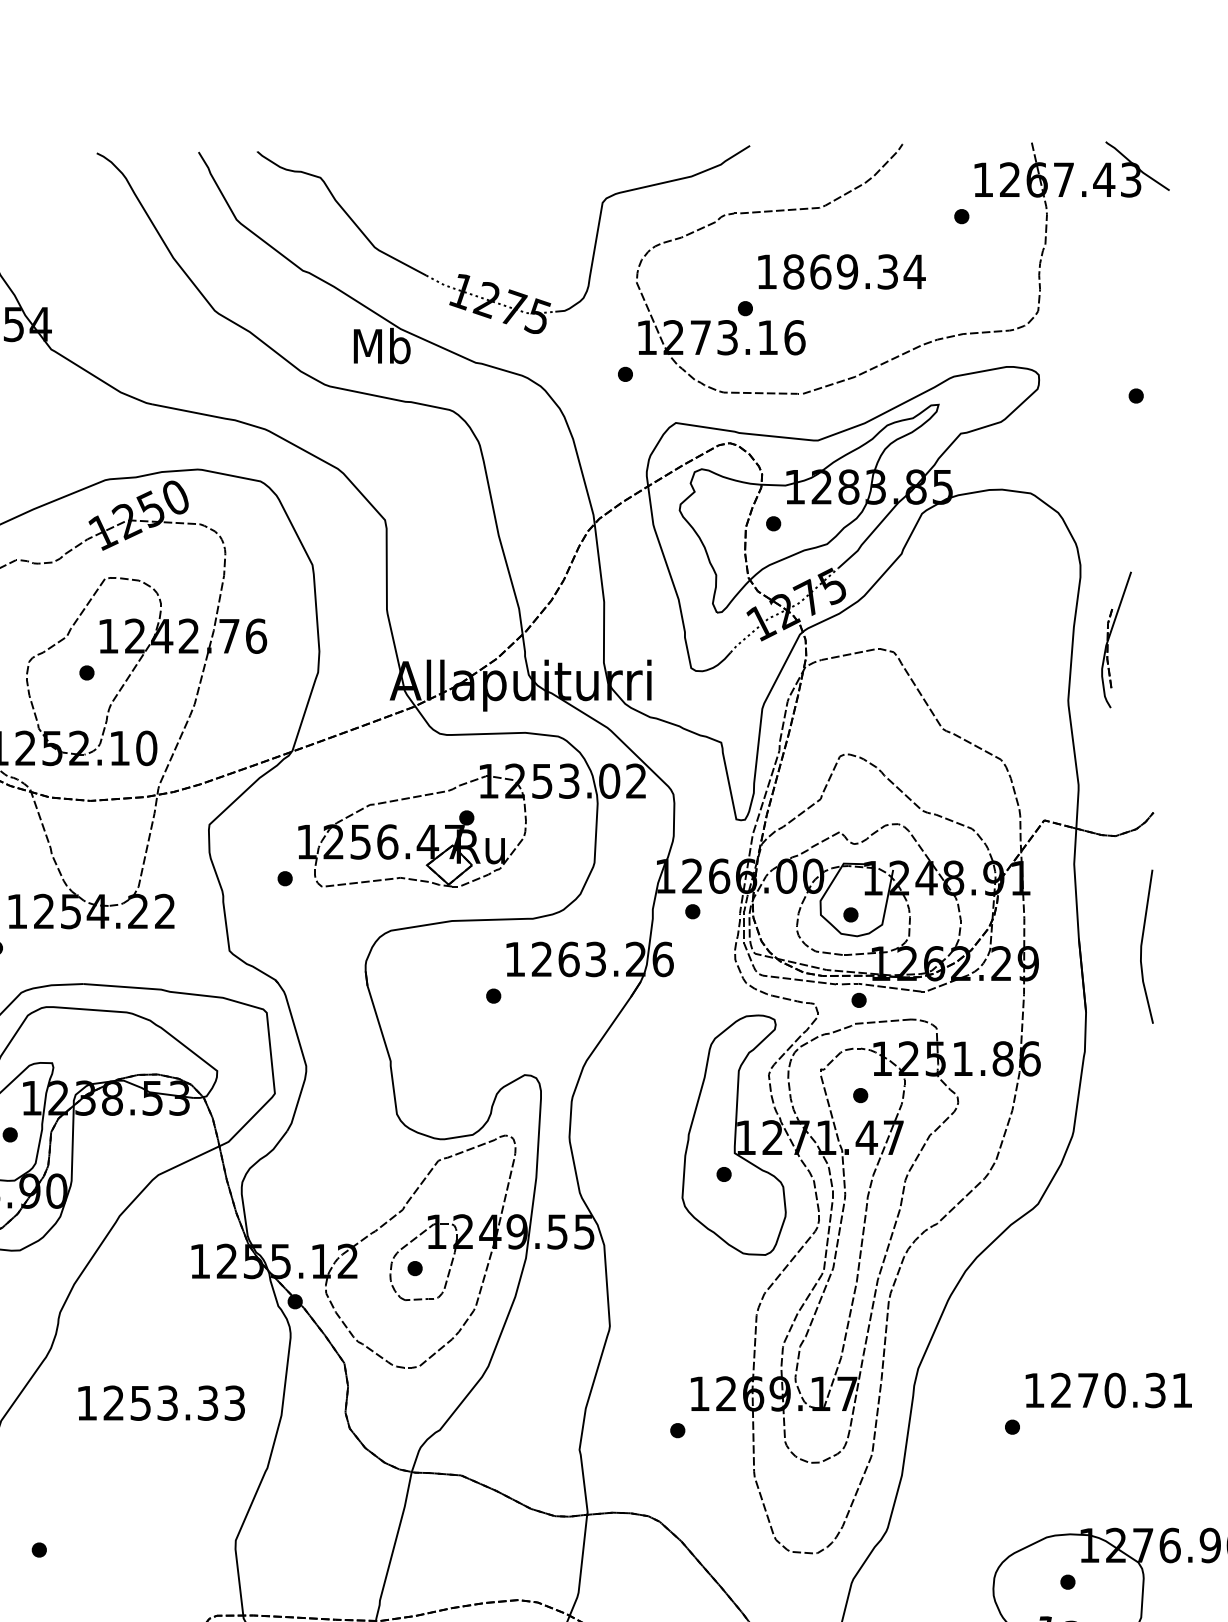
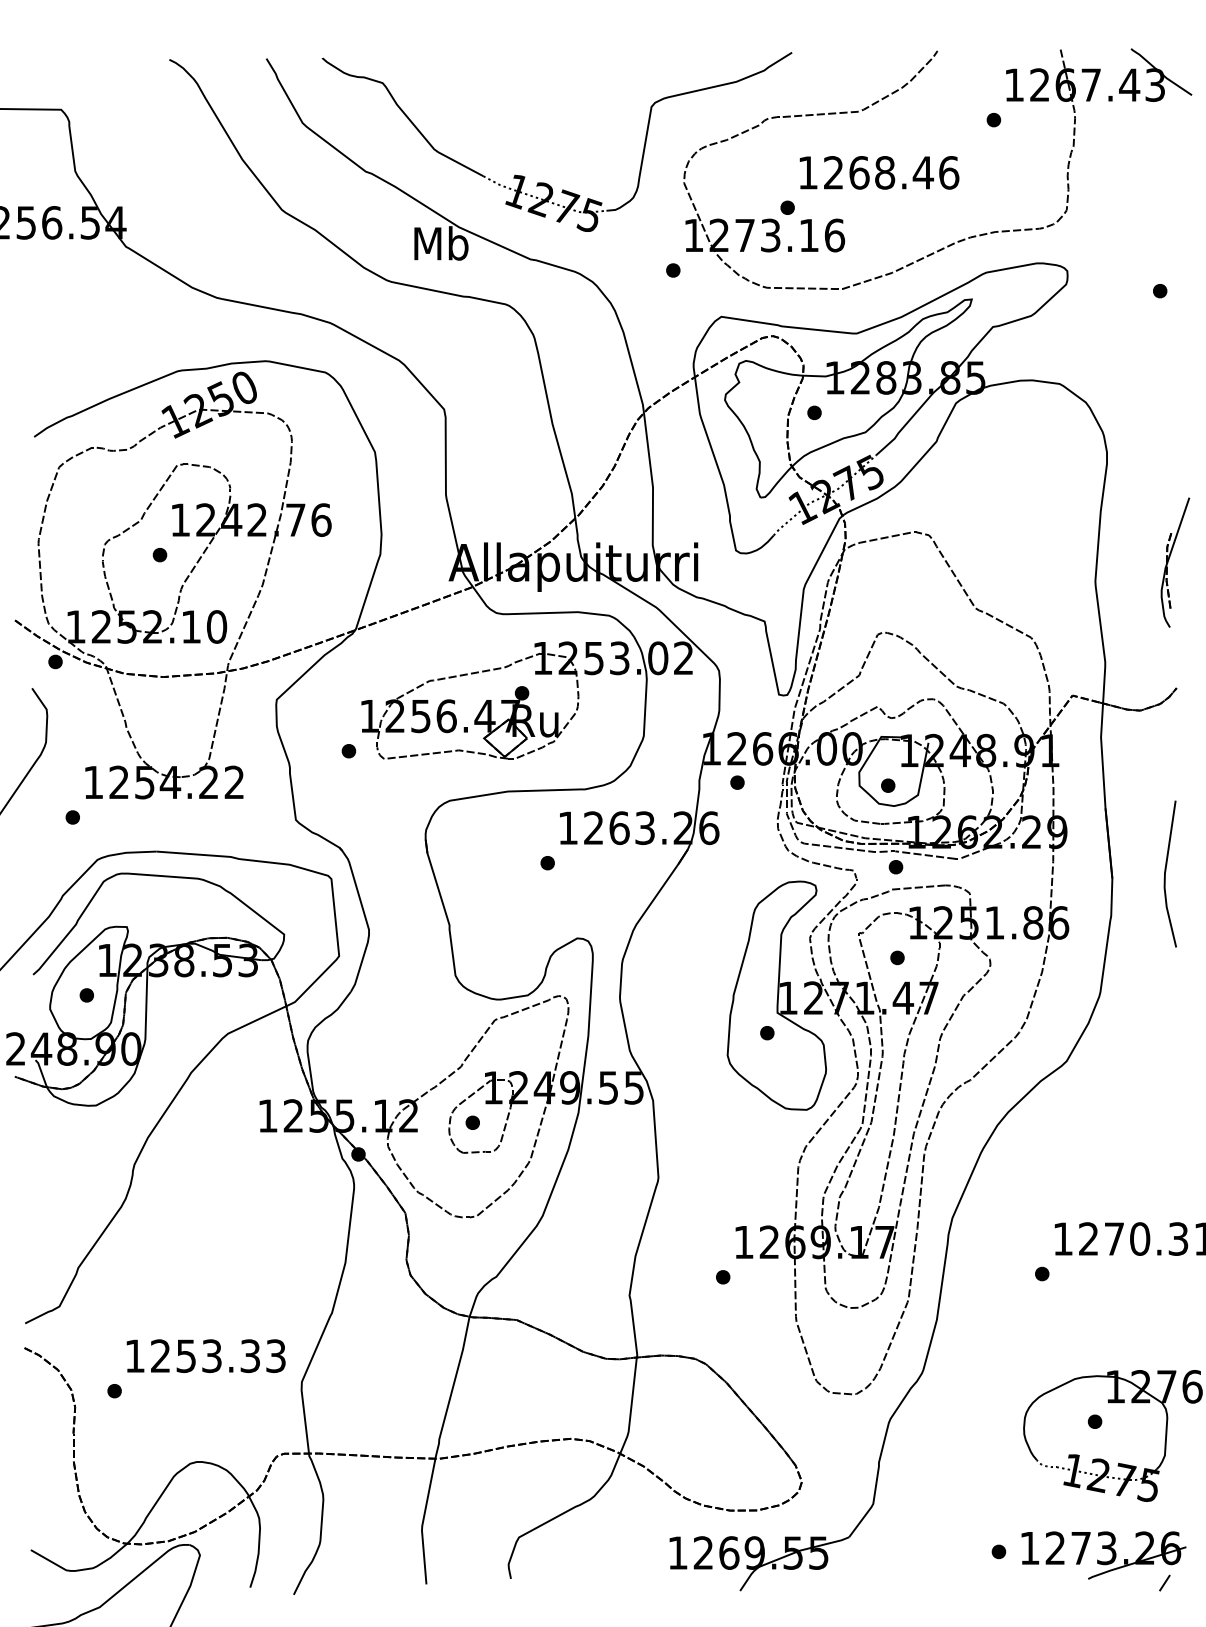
text: (854, 271) -> (891, 172), 1869.34 -> 1268.46
part: (1110, 637) -> (1169, 560), moved
line: (1142, 944) -> (1166, 871), moved
text: (160, 1402) -> (205, 1355), moved

